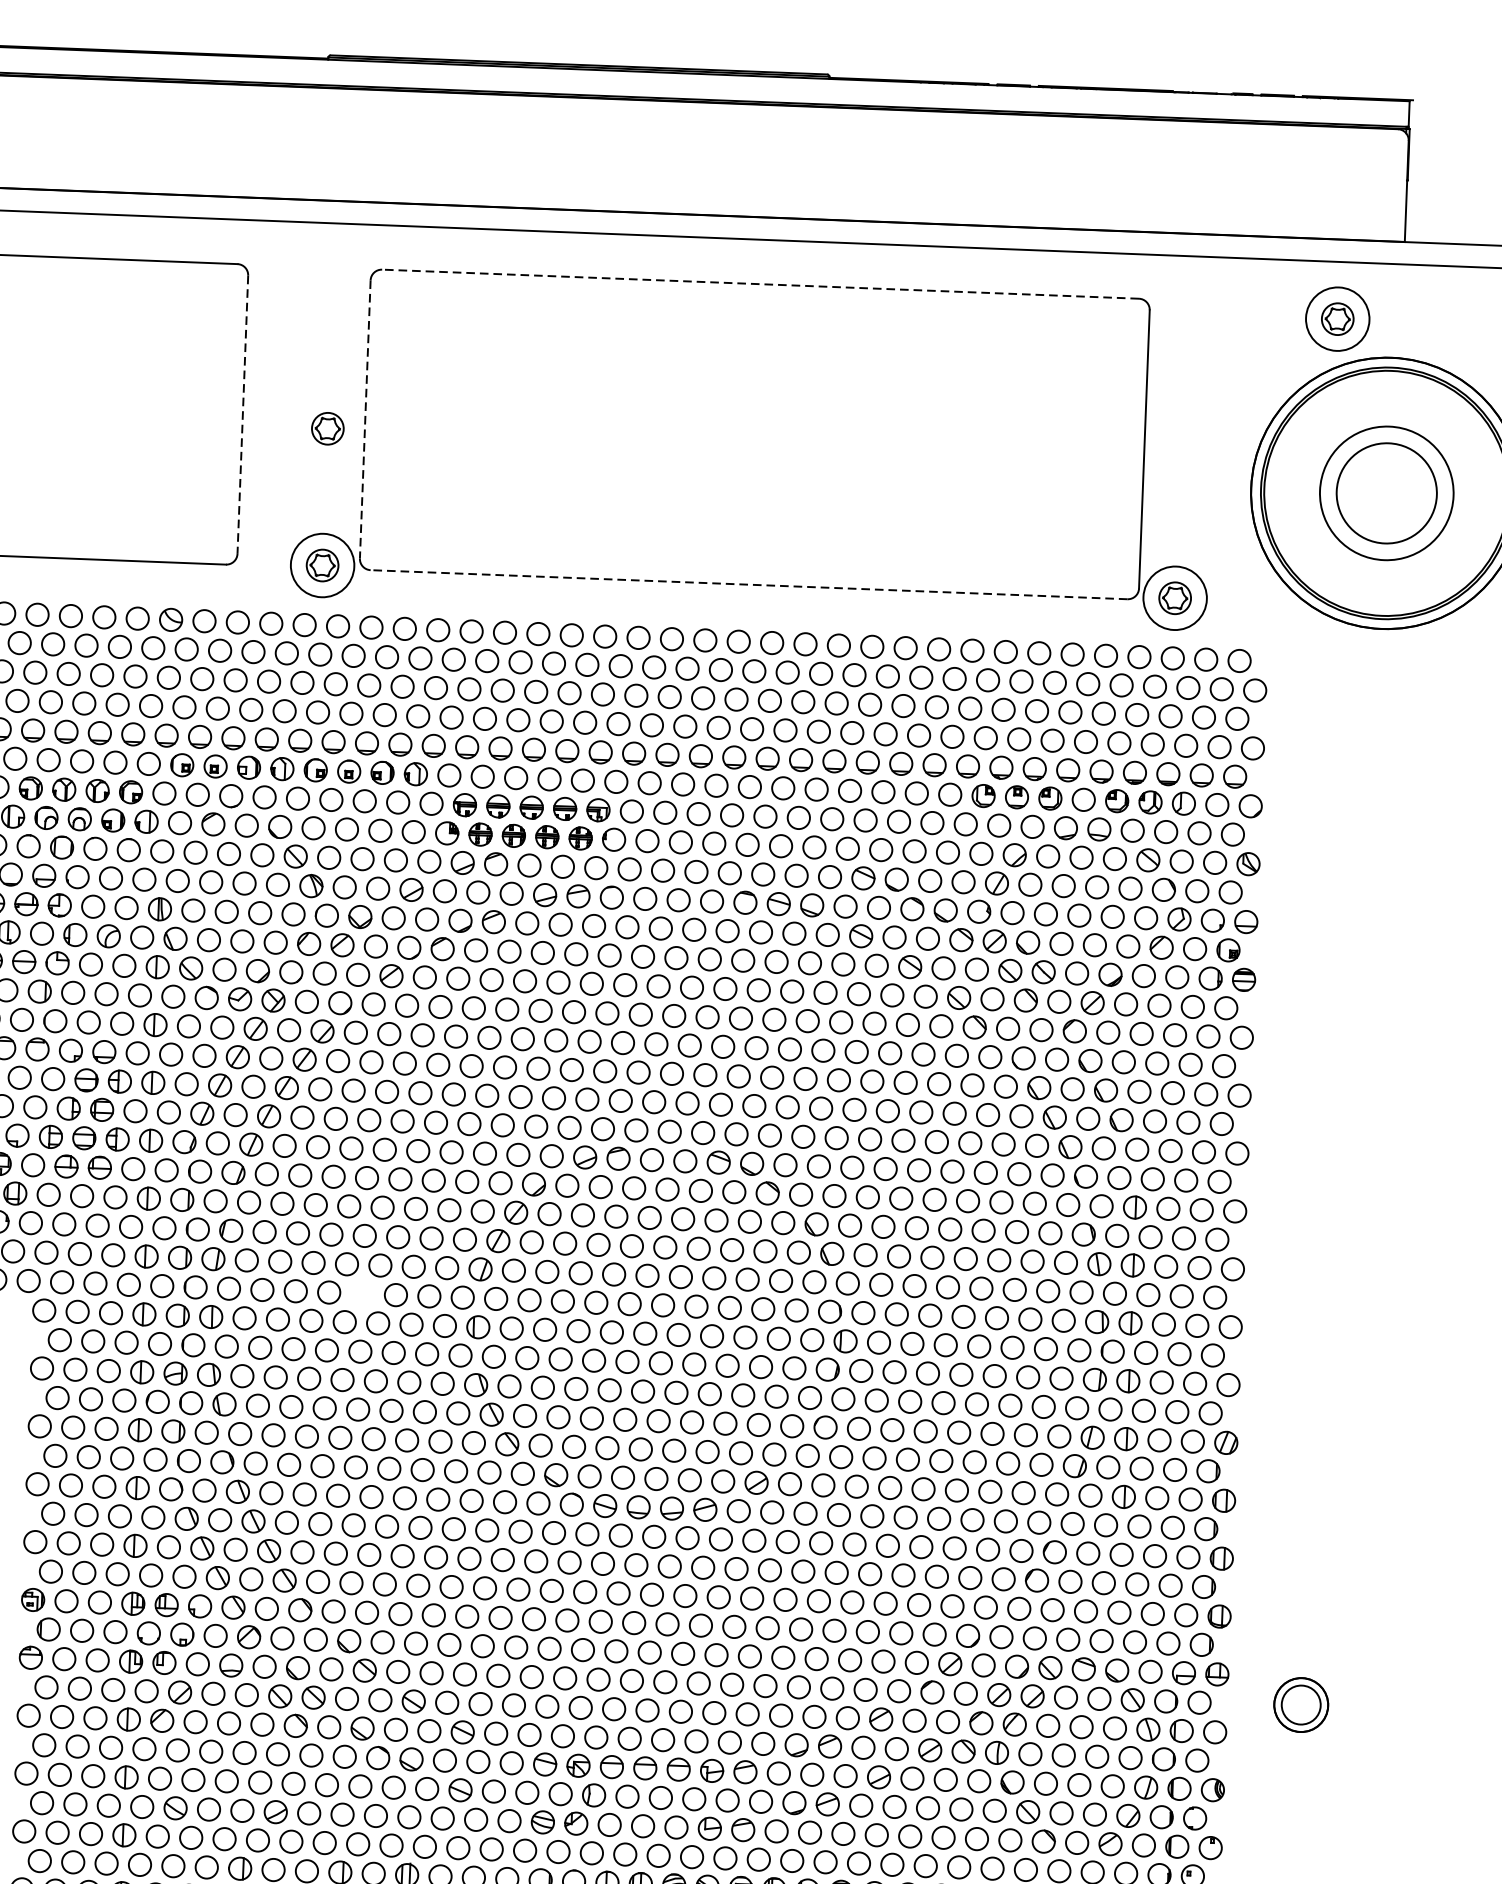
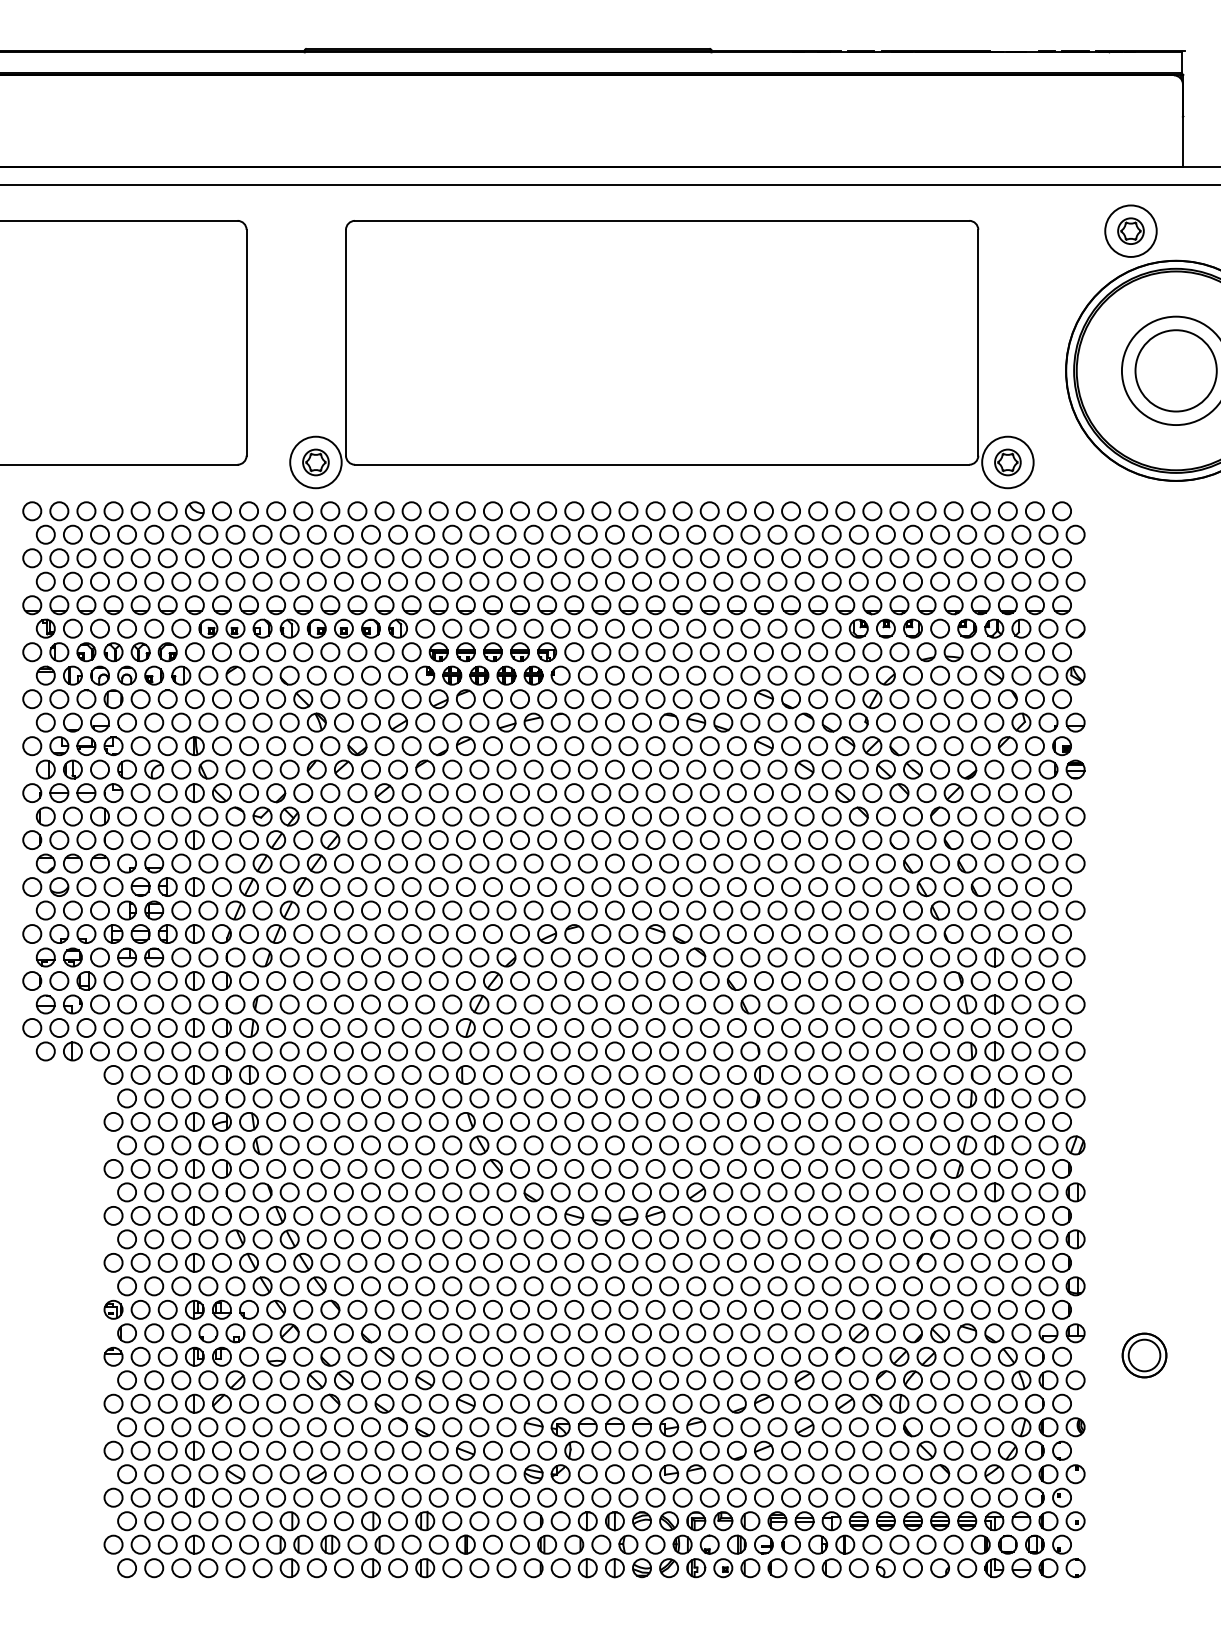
line: (759, 283) -> (661, 220), dashed -> solid
line: (242, 414) -> (246, 342), dashed -> solid
line: (364, 419) -> (345, 342), dashed -> solid
part: (327, 428) -> (315, 351), removed
line: (748, 584) -> (661, 464), dashed -> solid
circle: (361, 1293) -> (370, 1051), added

